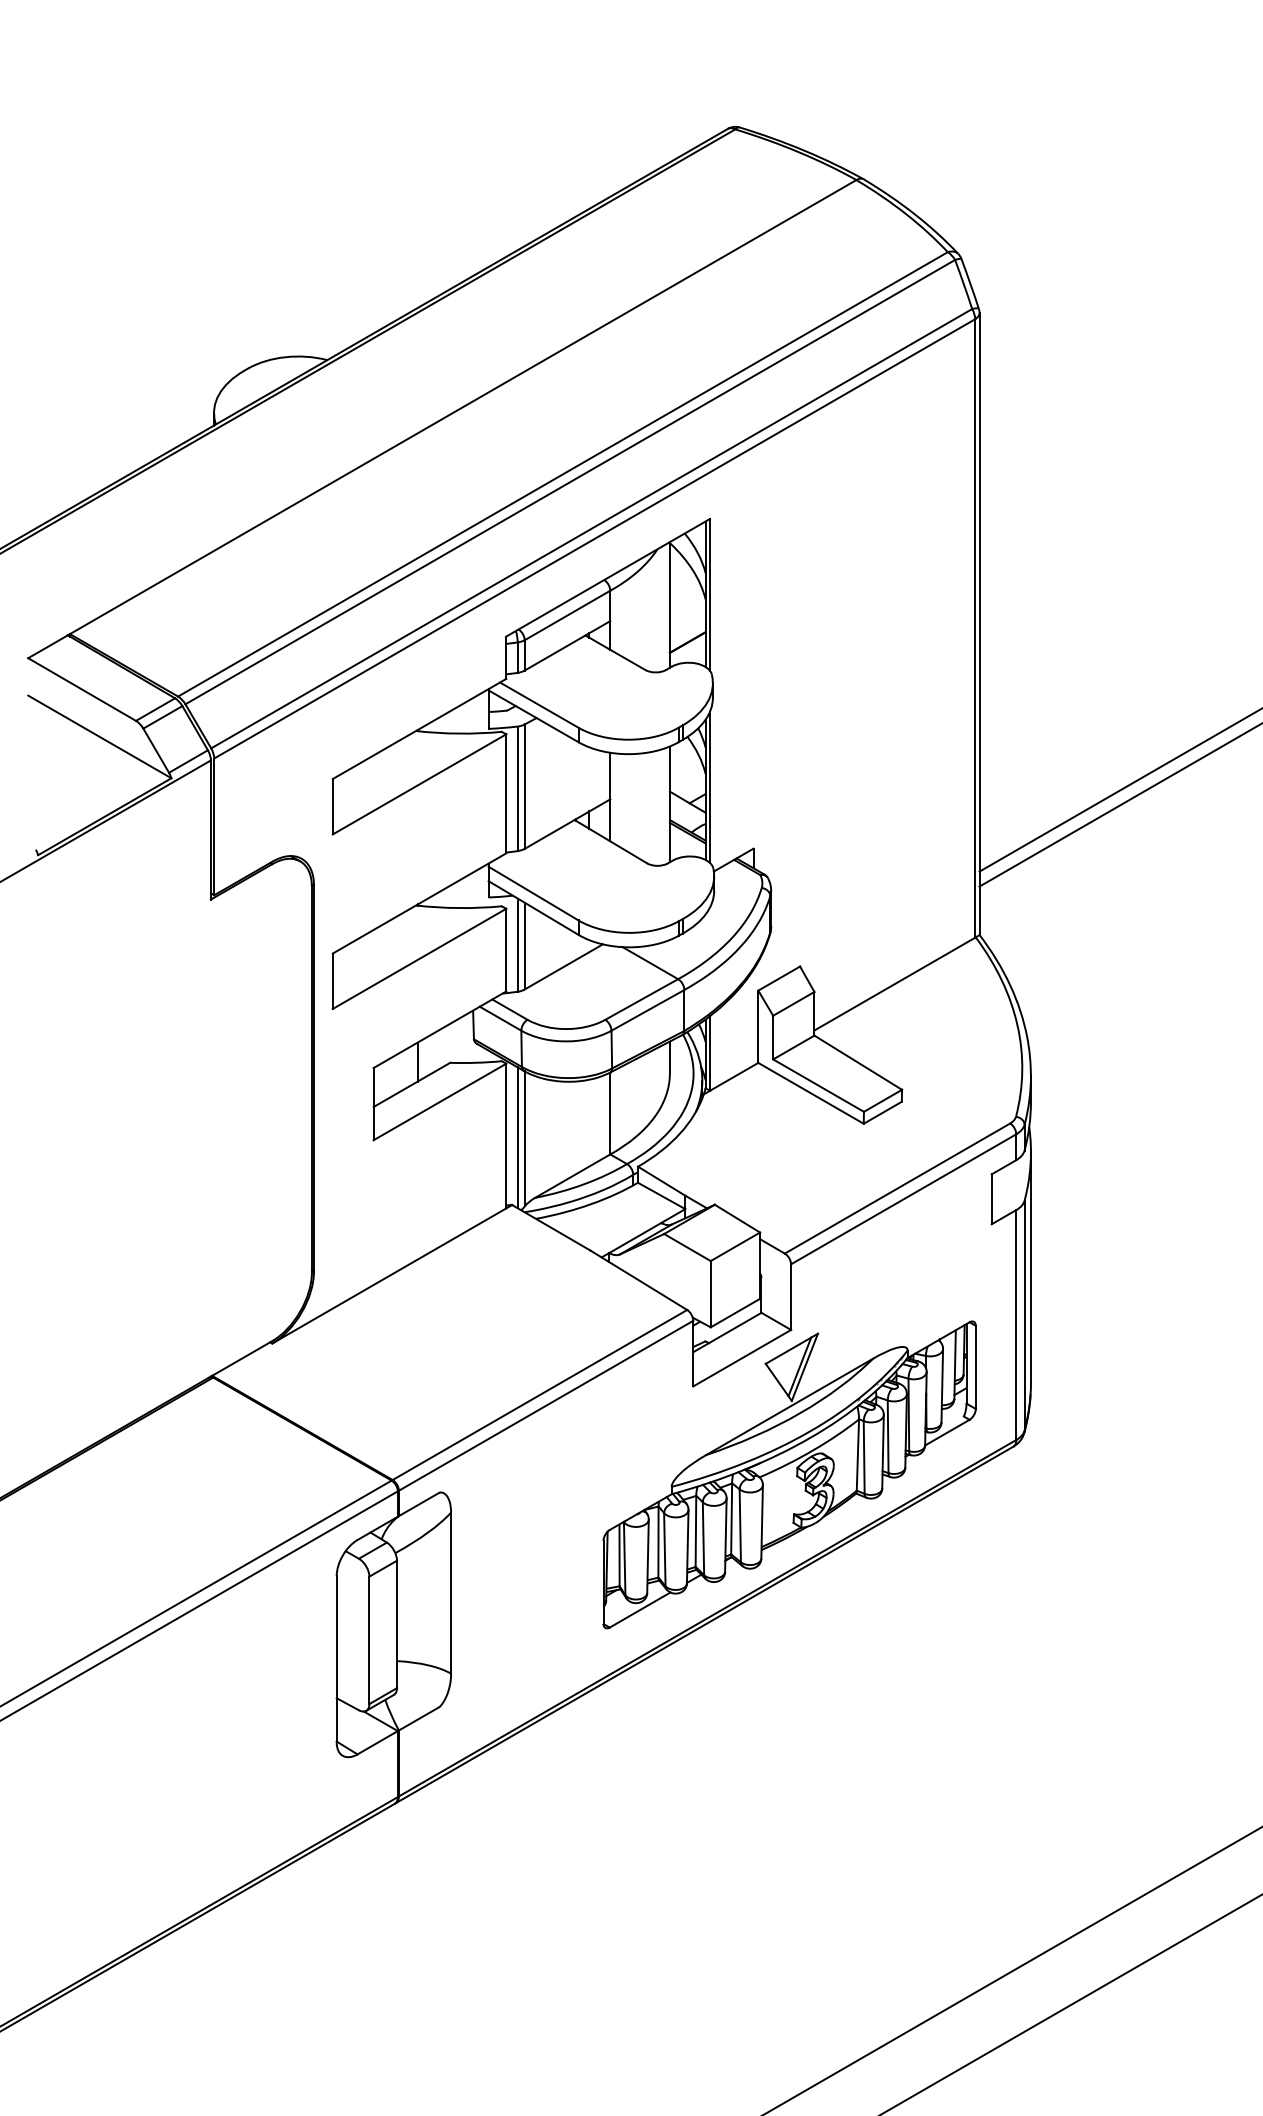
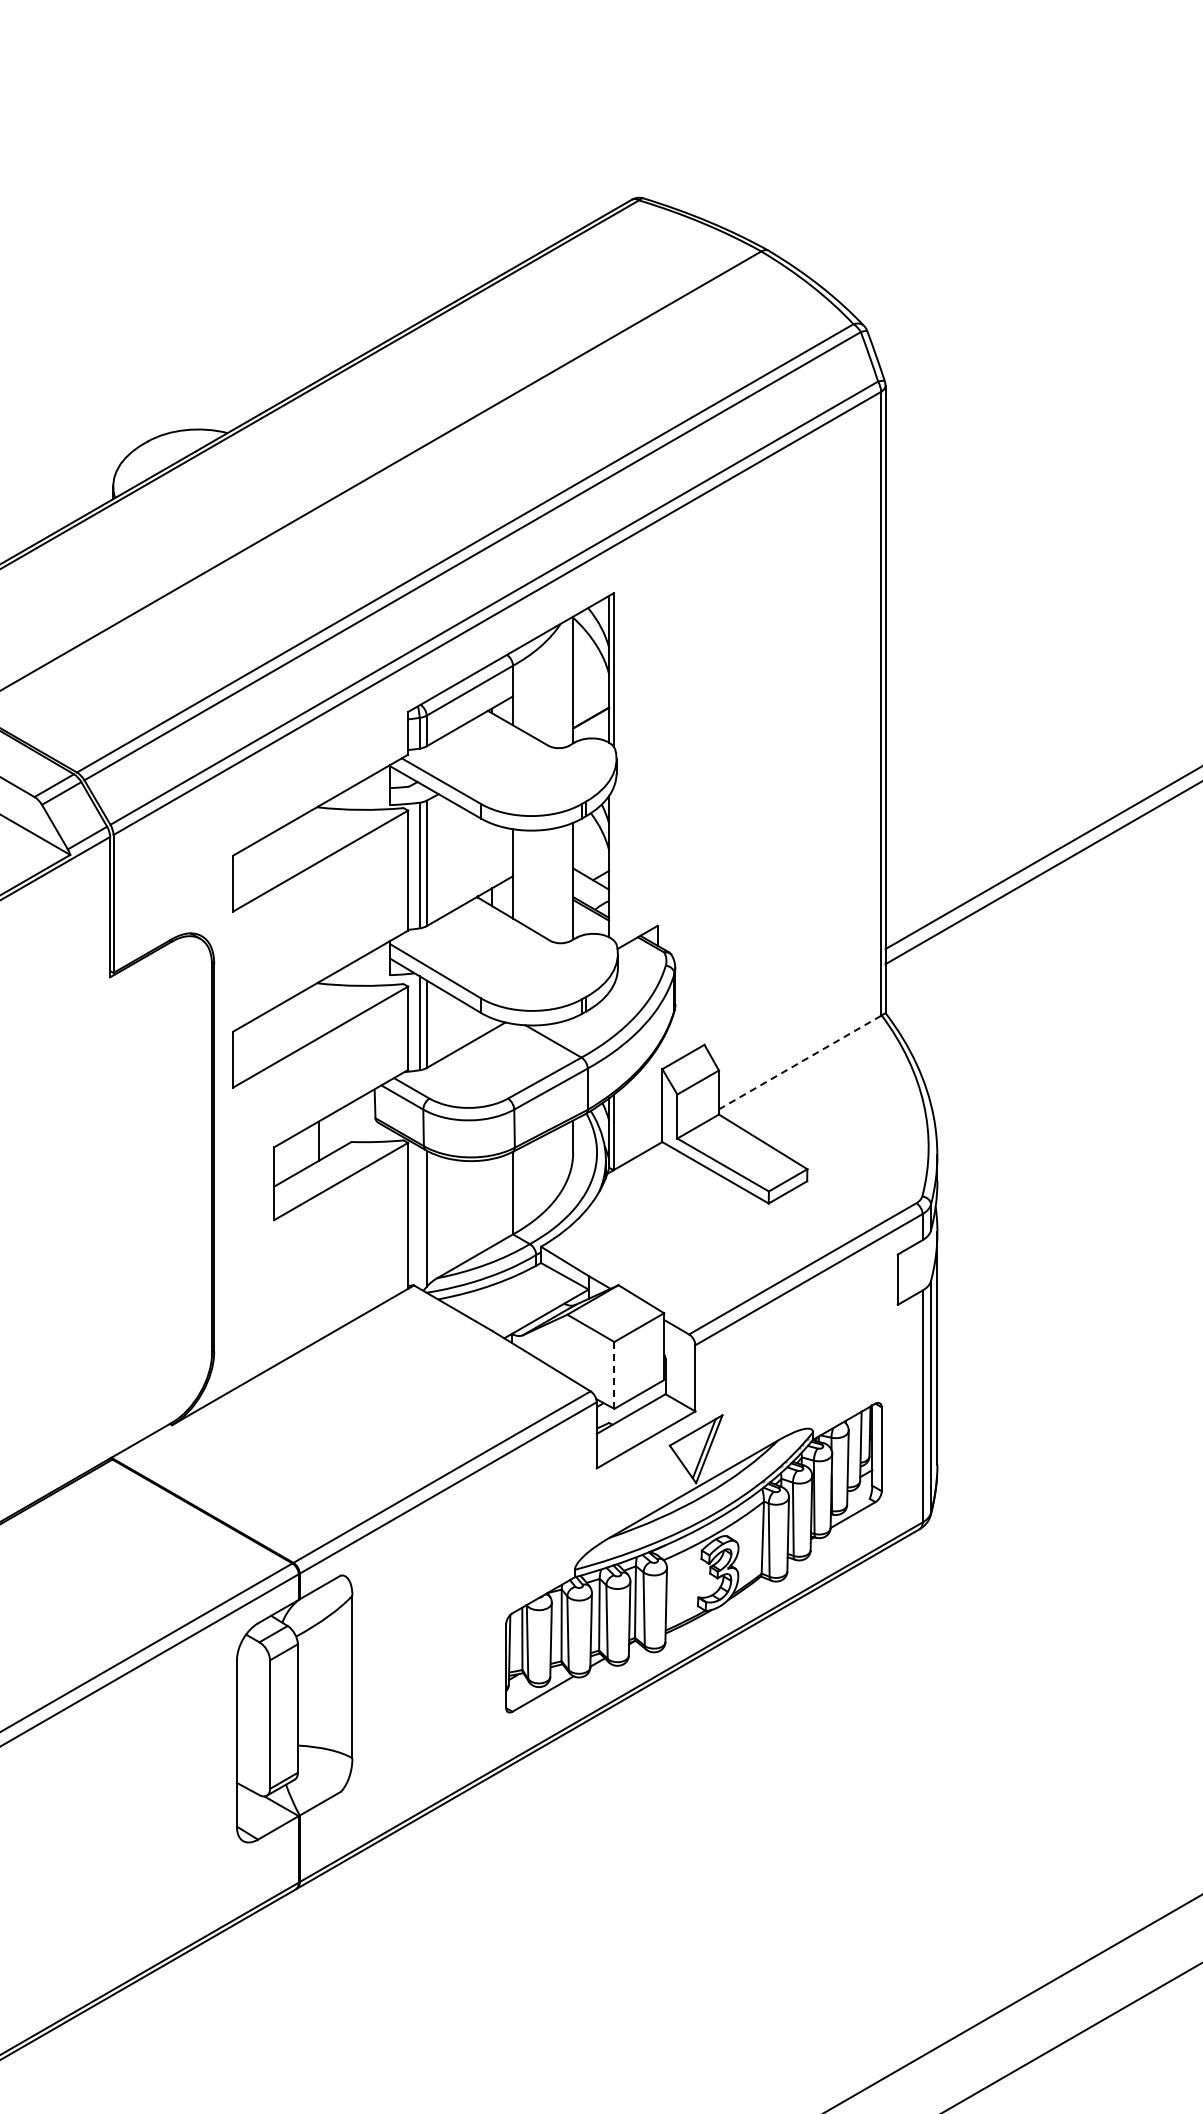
line: (710, 786) -> (614, 863), removed
line: (894, 984) -> (799, 1062), solid -> dashed
line: (517, 1137) -> (419, 1217), removed
line: (710, 1293) -> (614, 1374), solid -> dashed

